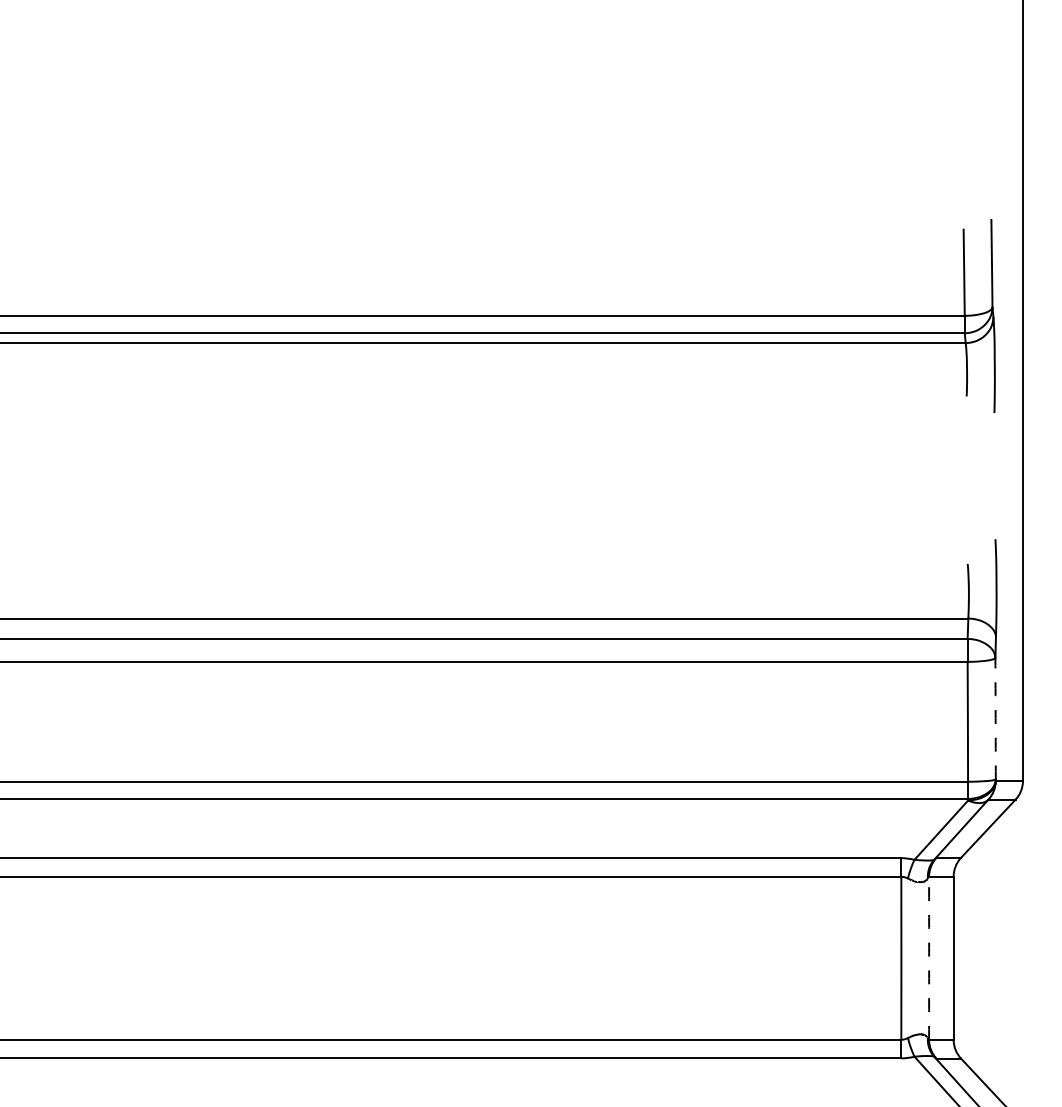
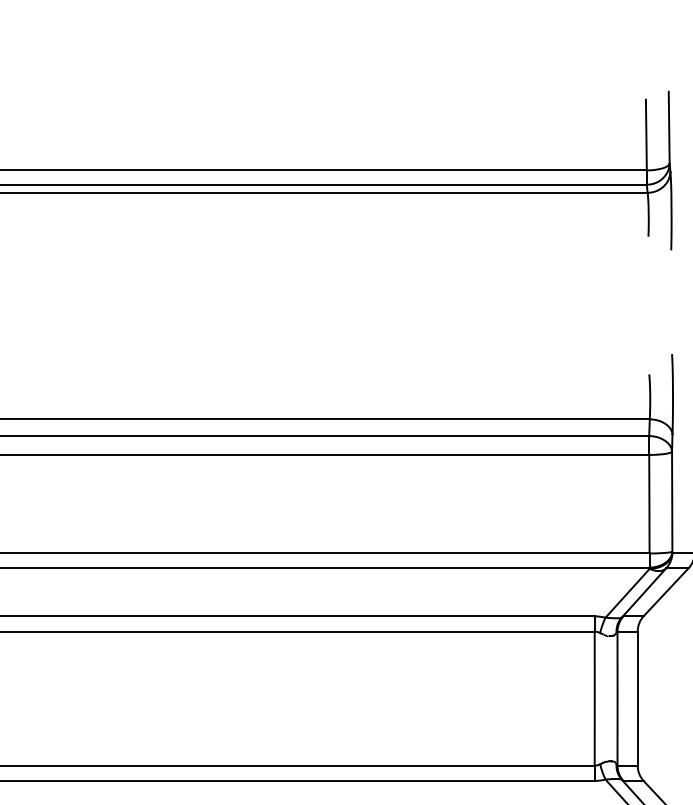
line: (995, 718) -> (672, 501), dashed -> solid
line: (929, 958) -> (617, 698), dashed -> solid

